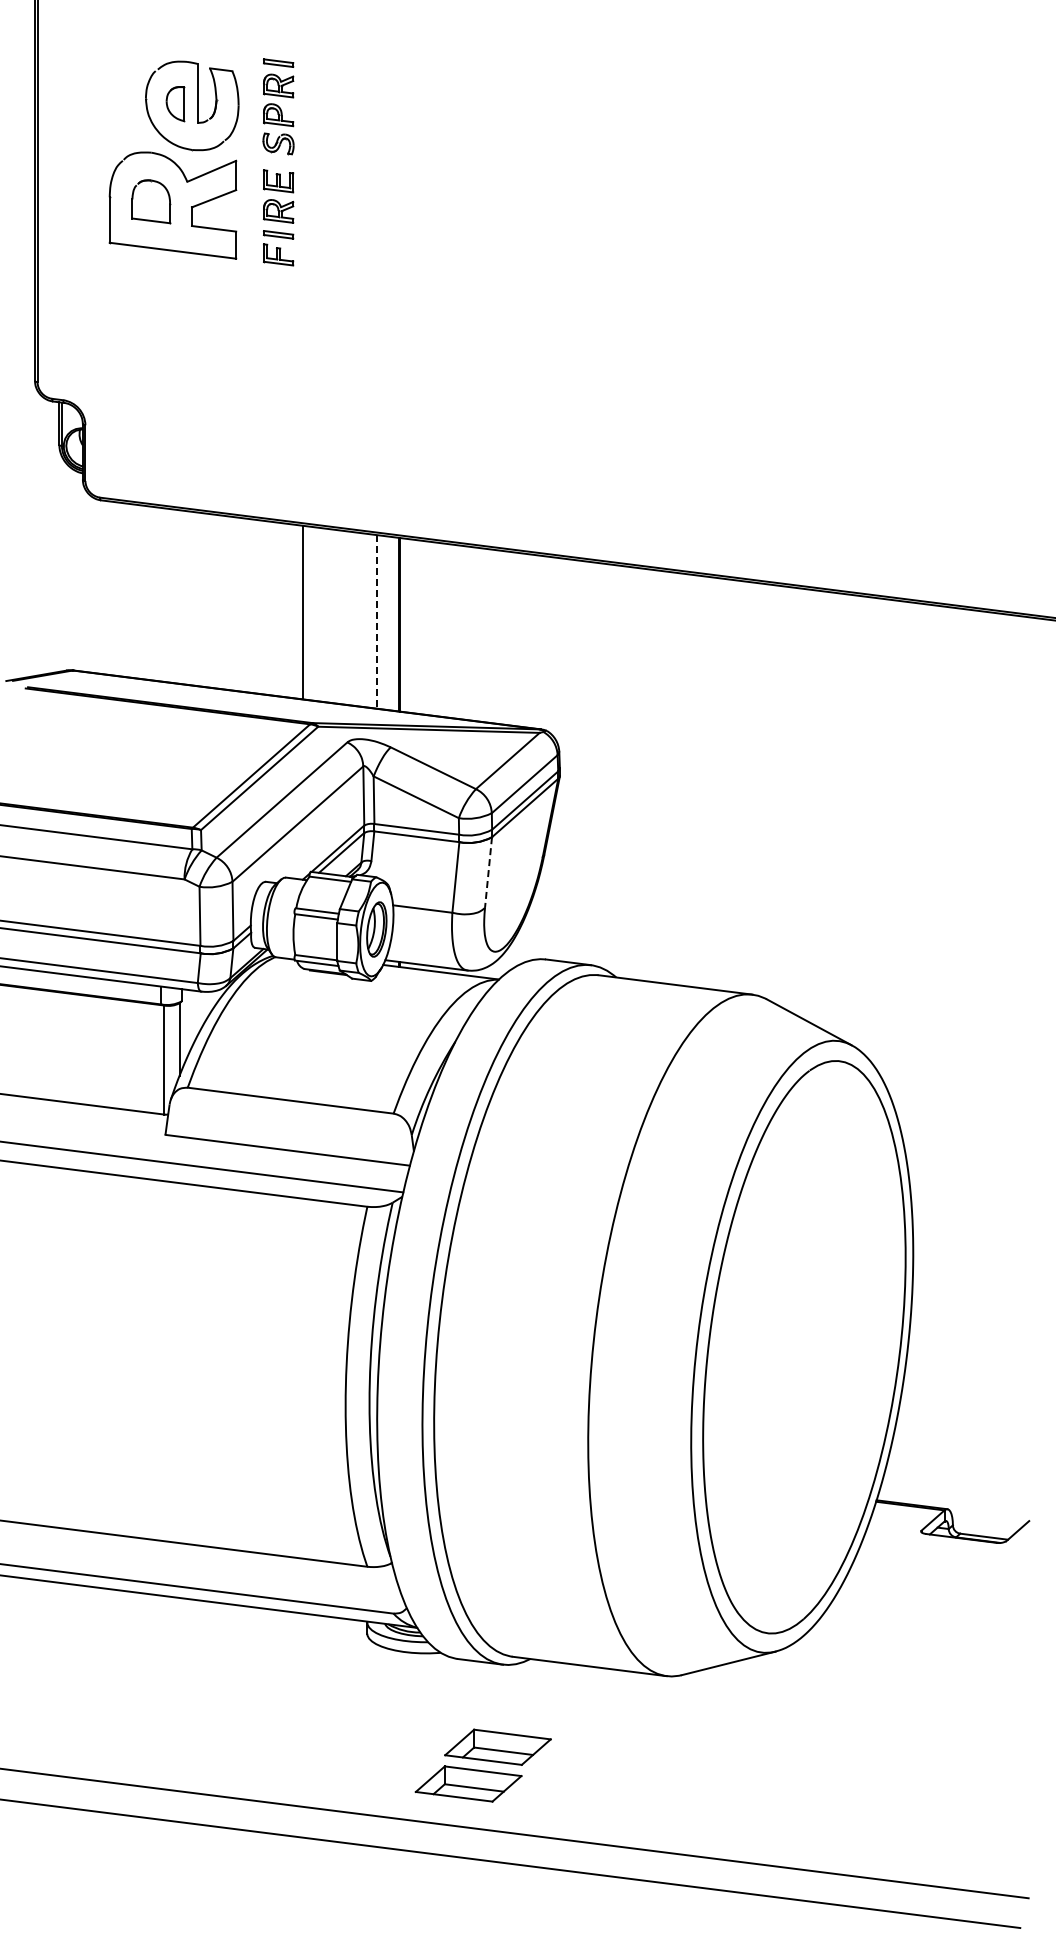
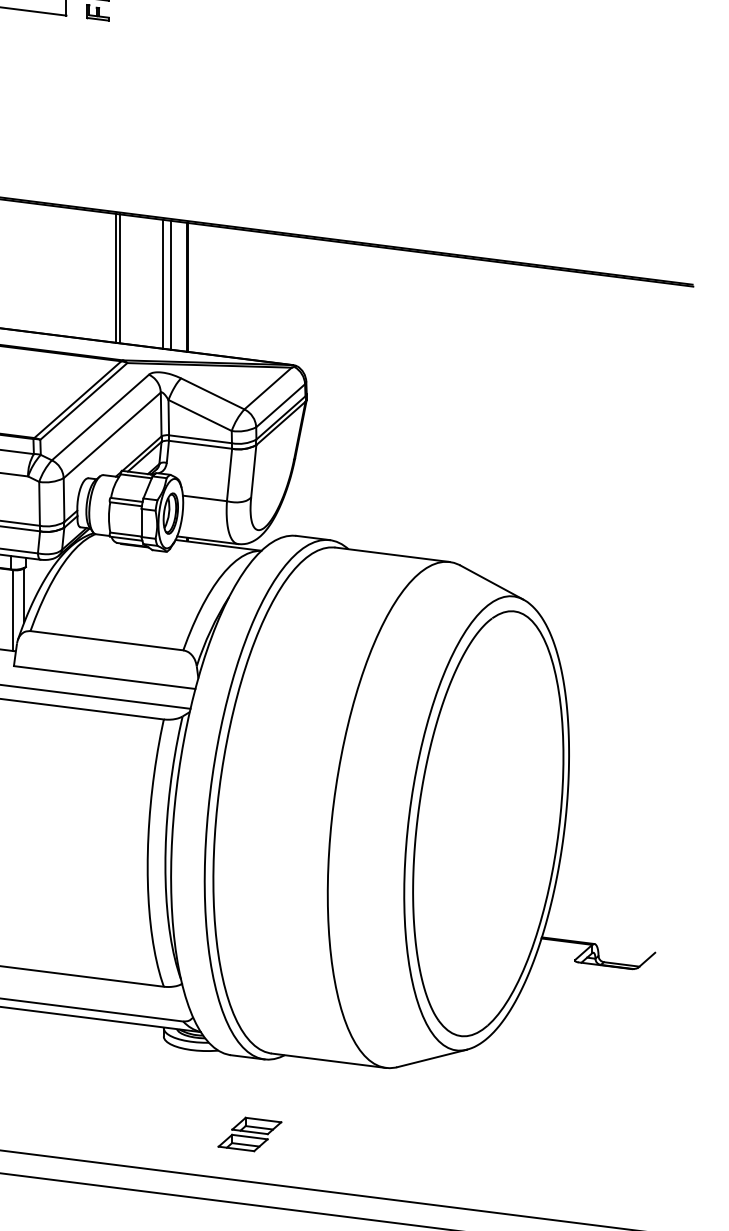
line: (308, 613) -> (120, 279), added
line: (366, 620) -> (163, 284), added
line: (376, 621) -> (170, 284), dashed -> solid
line: (488, 873) -> (253, 472), dashed -> solid
part: (483, 1765) -> (250, 1134), size x0.62

